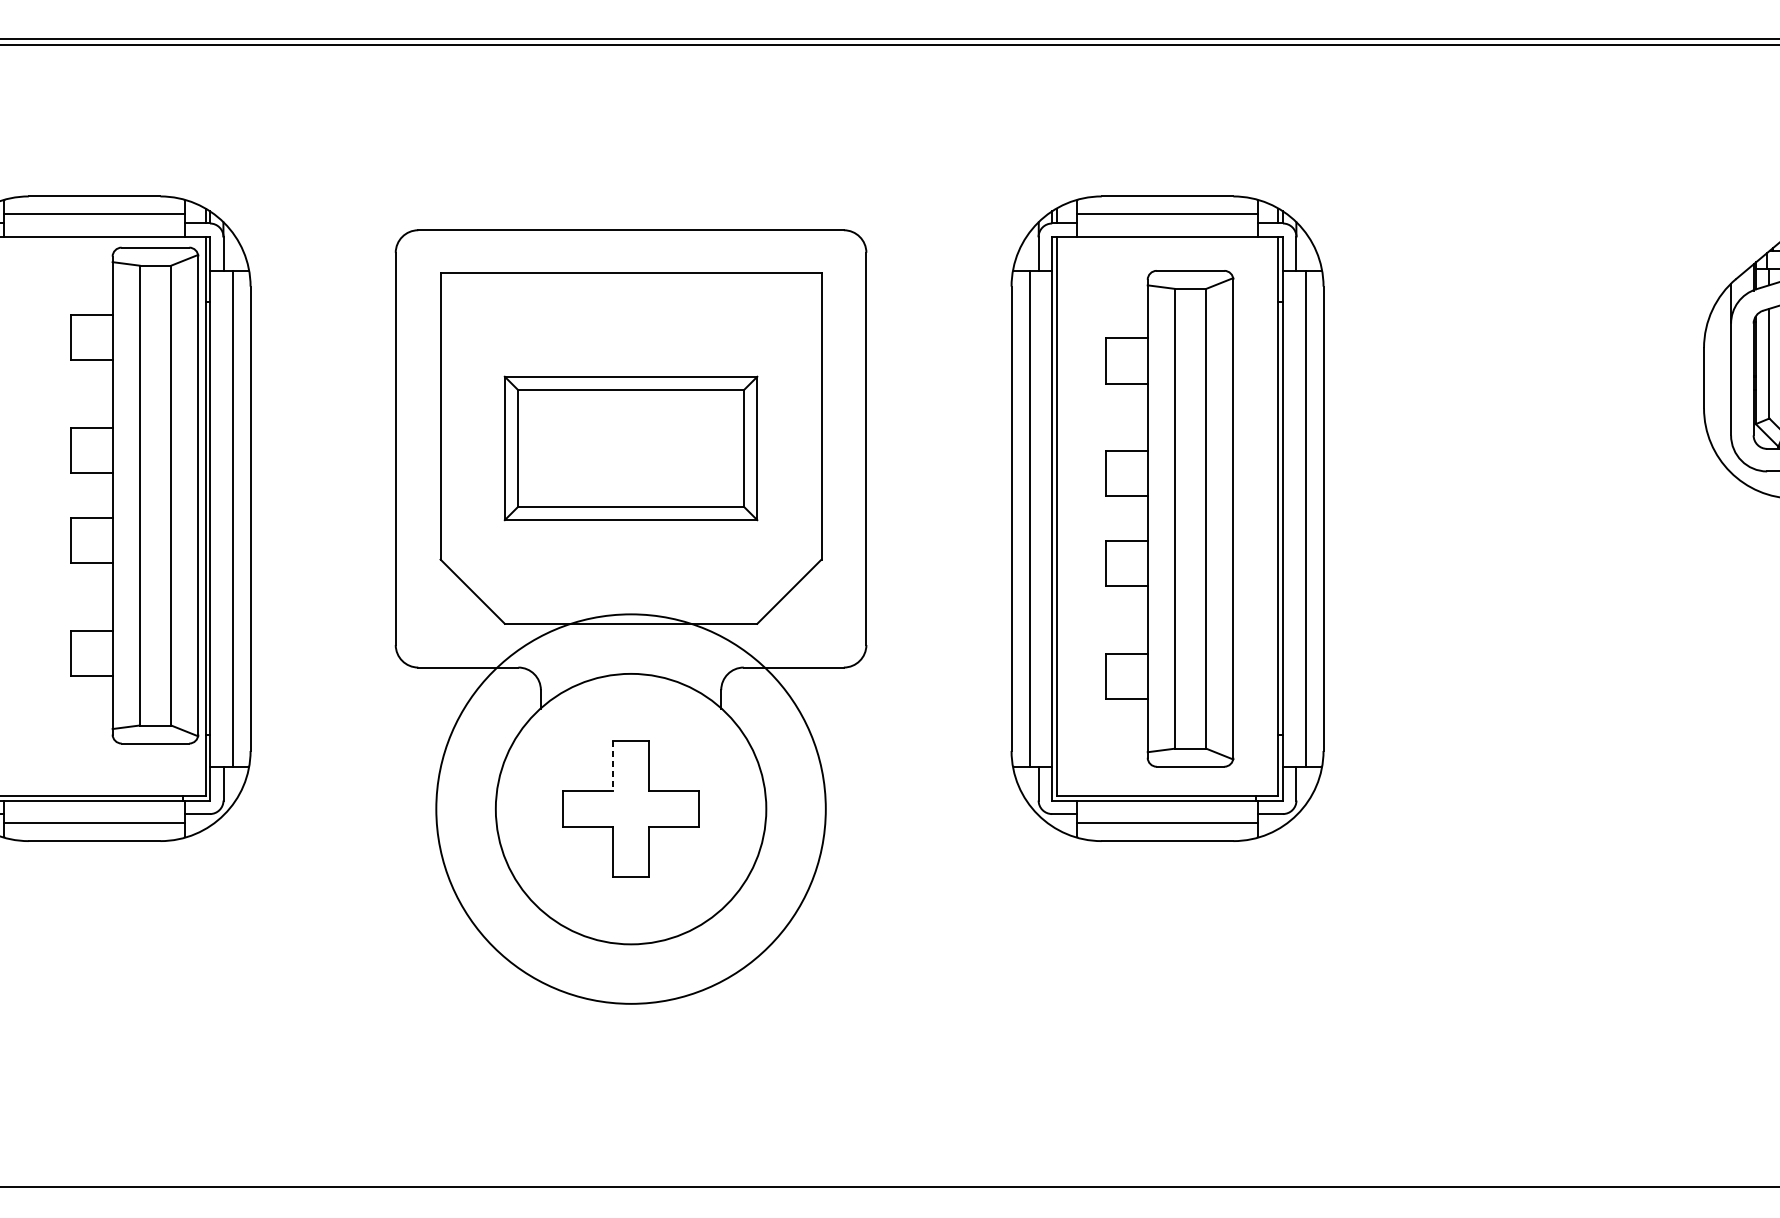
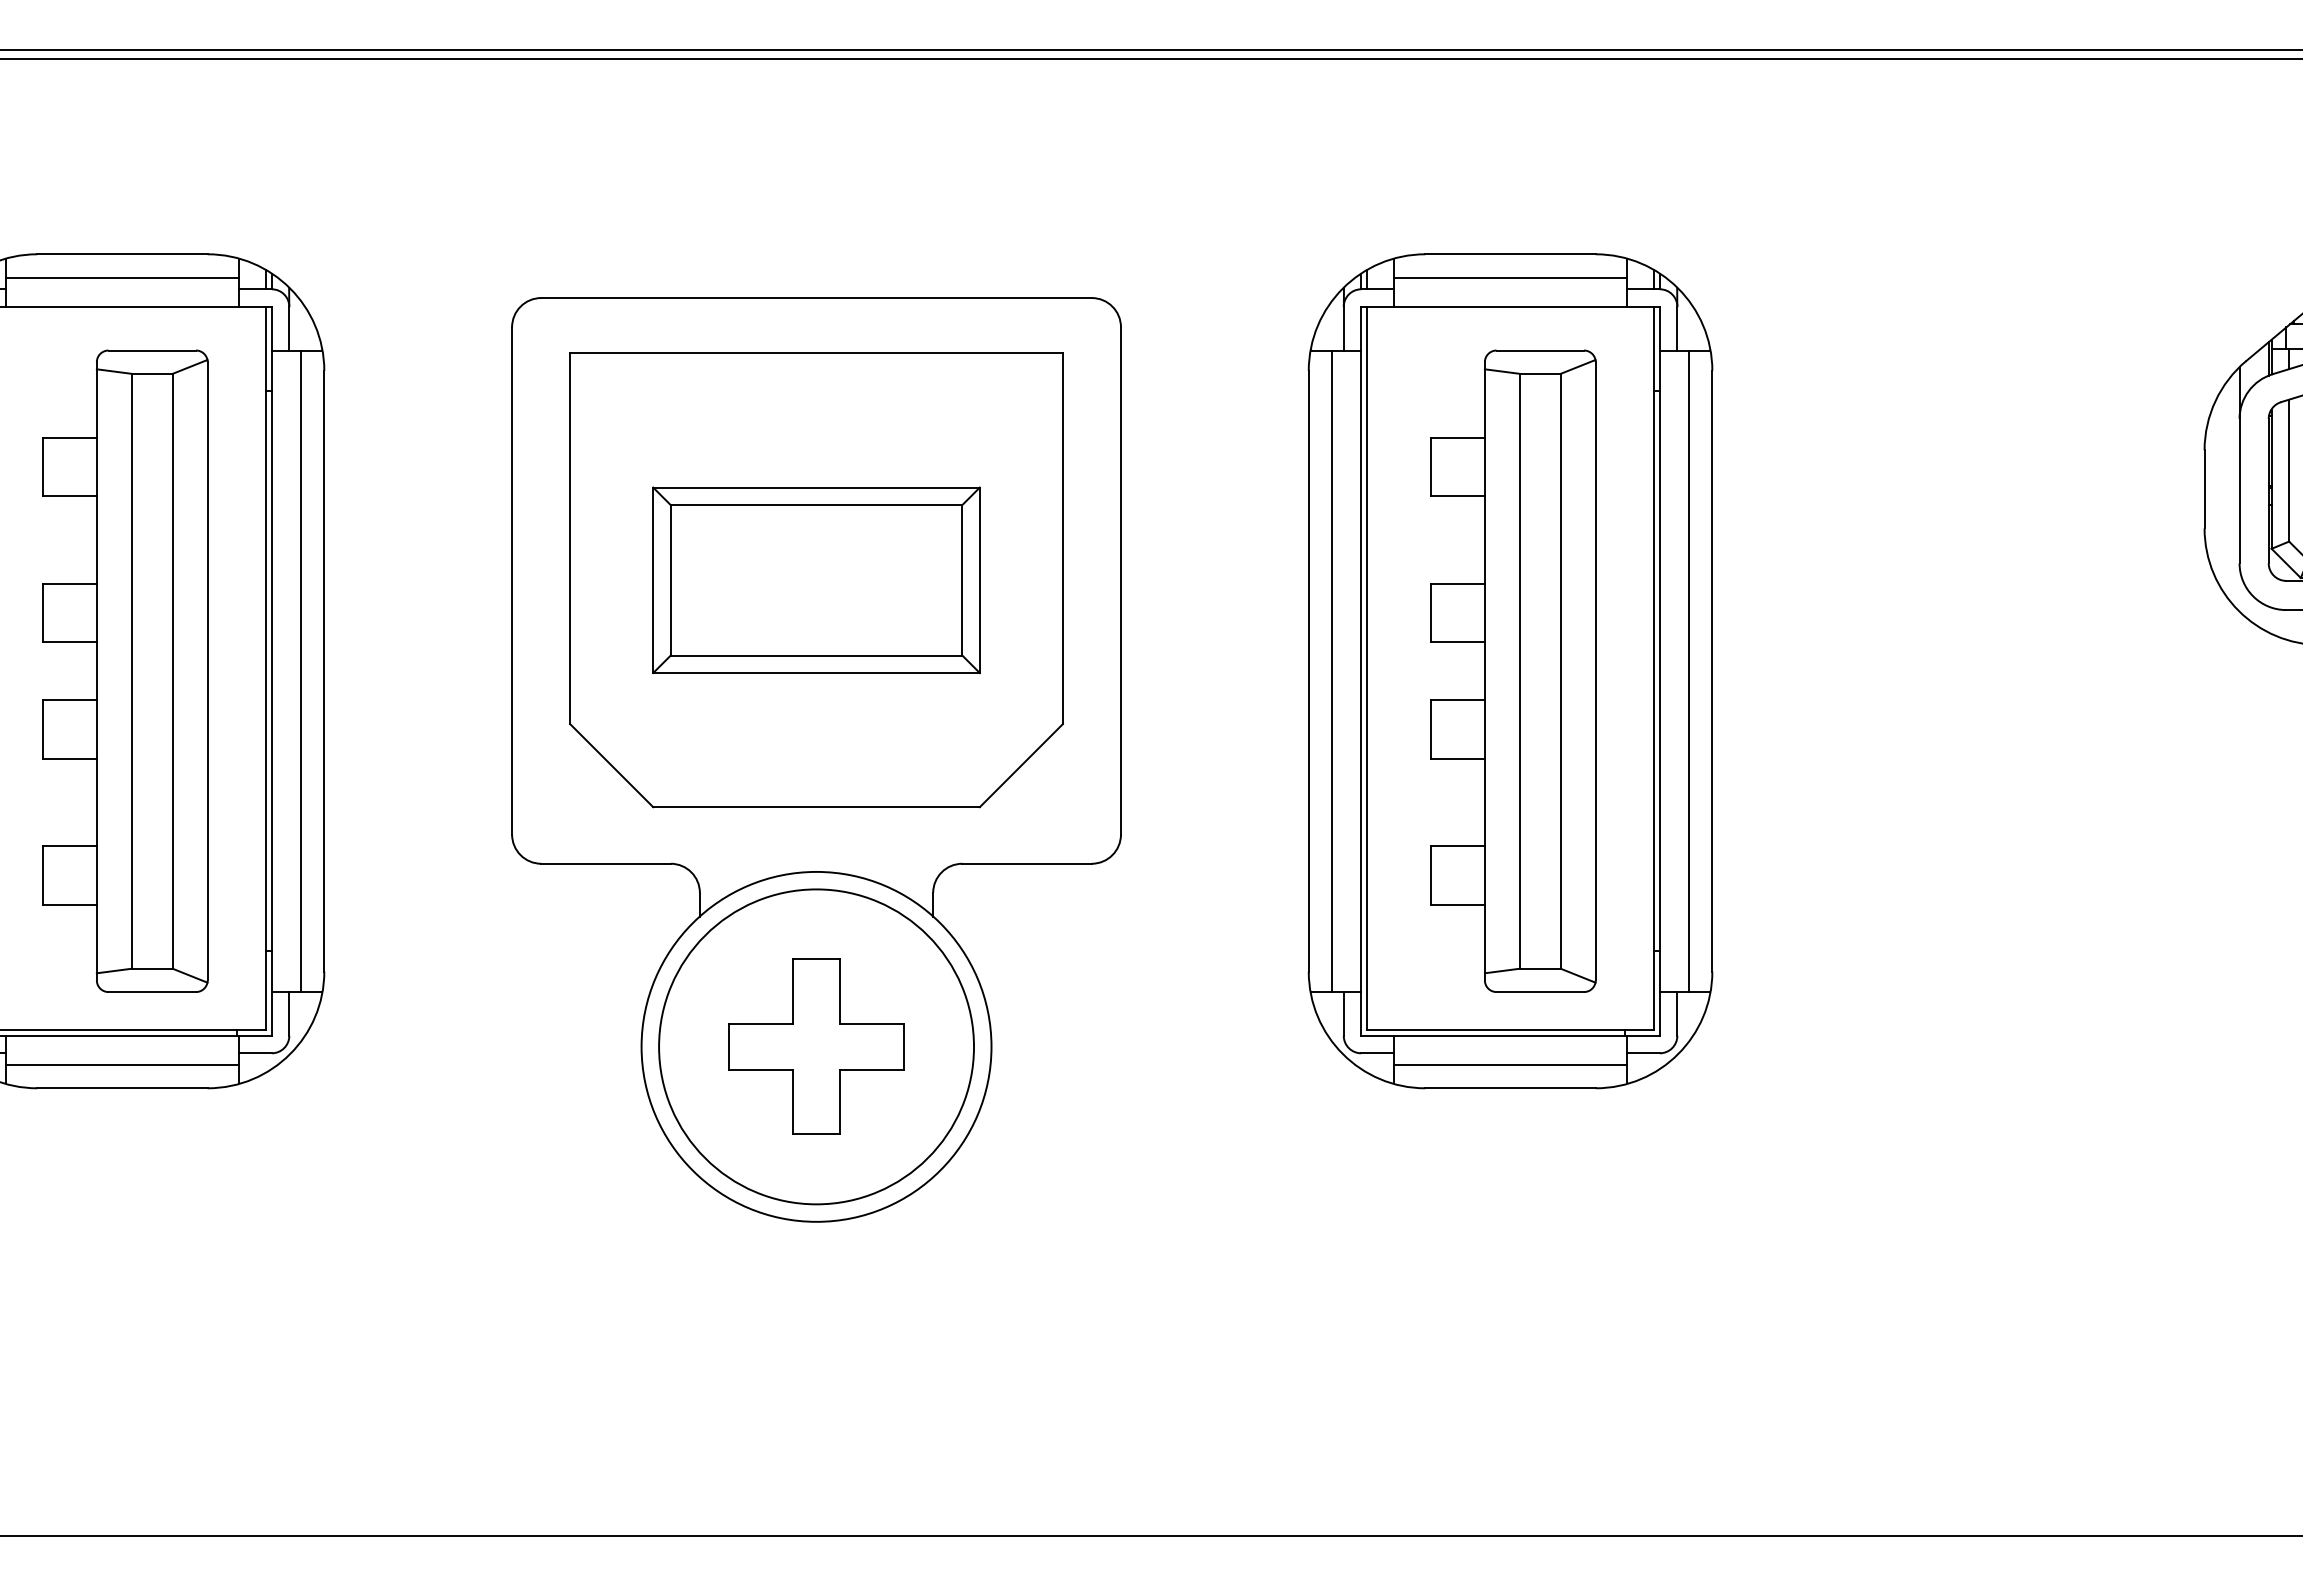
part: (134, 494) -> (125, 670), moved
line: (613, 766) -> (793, 991), dashed -> solid
circle: (631, 808) -> (816, 1046), size x0.62

